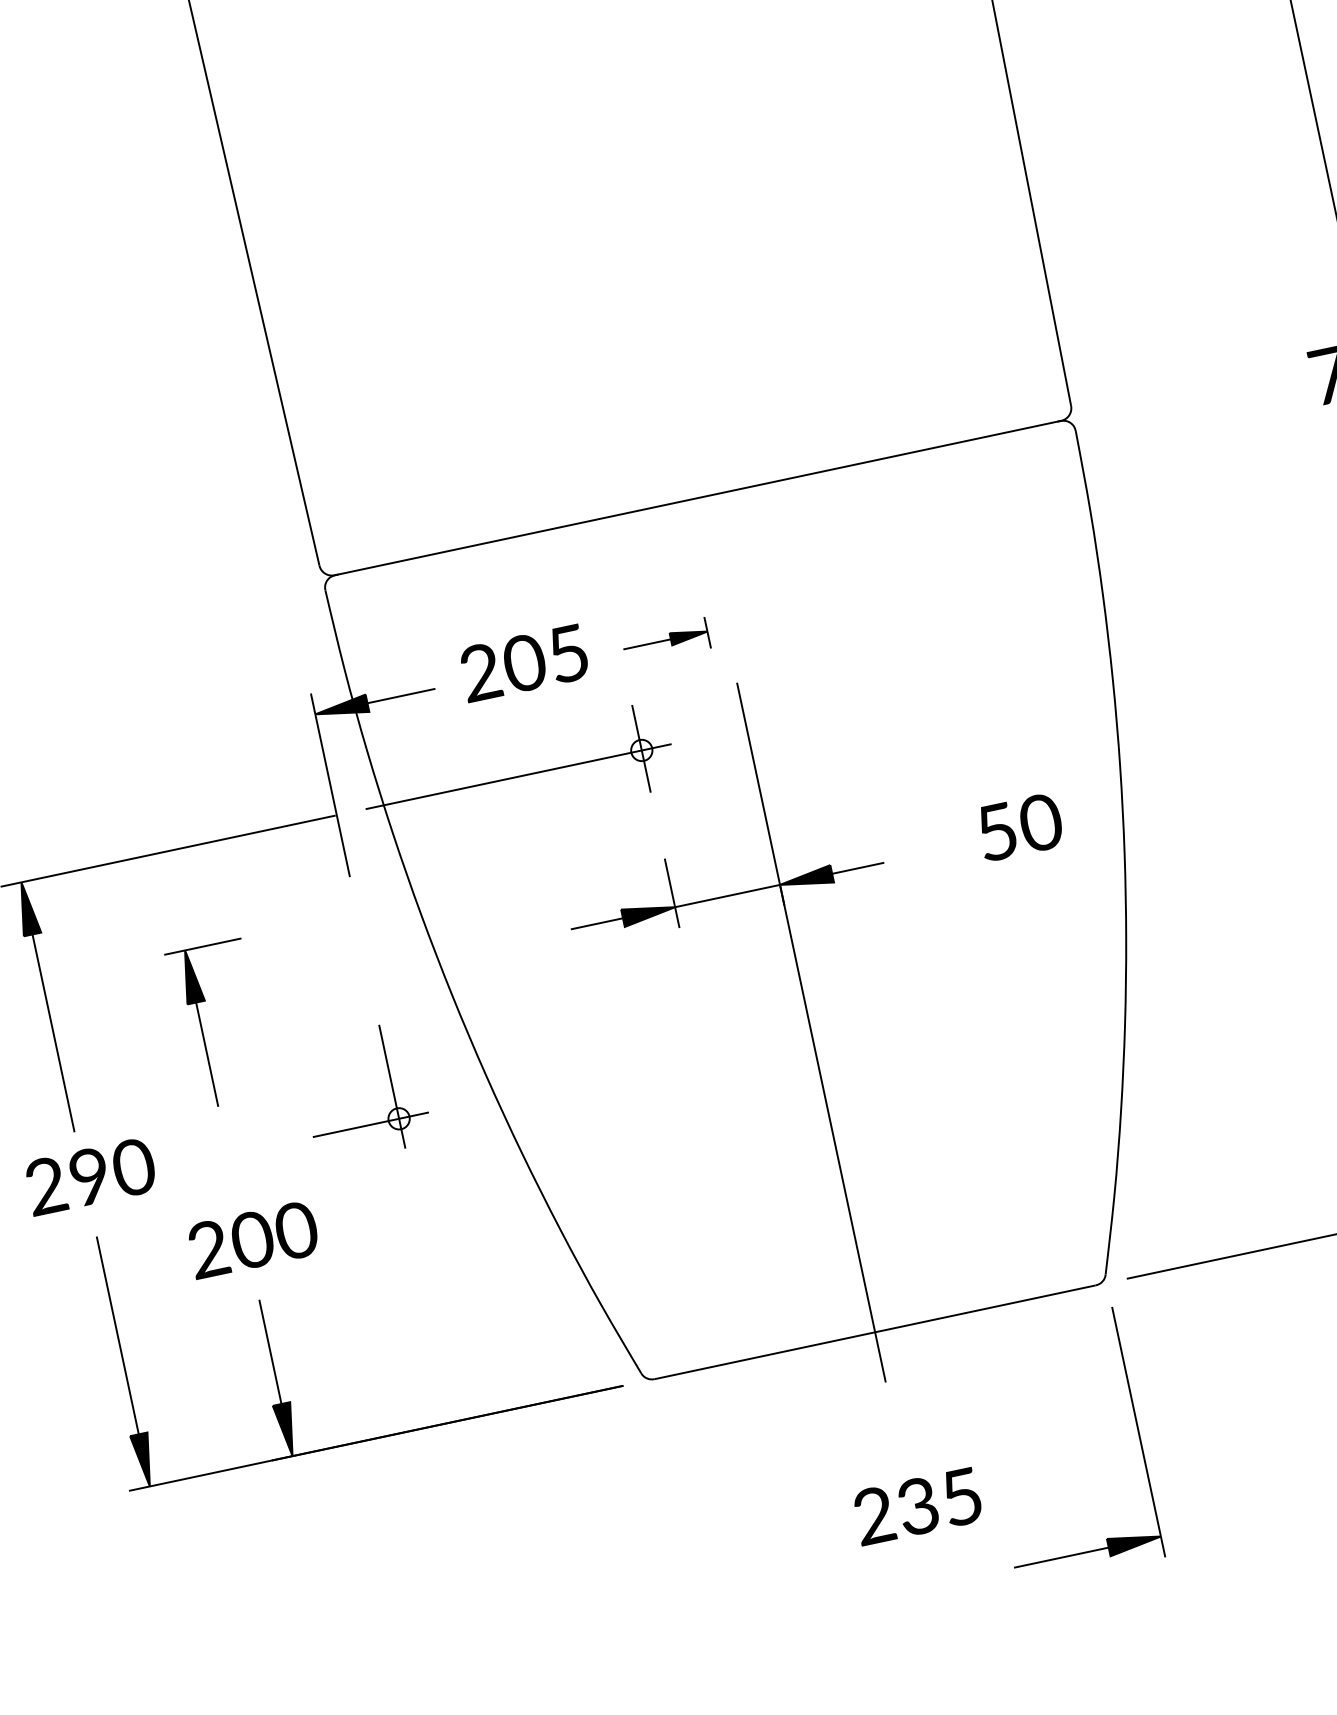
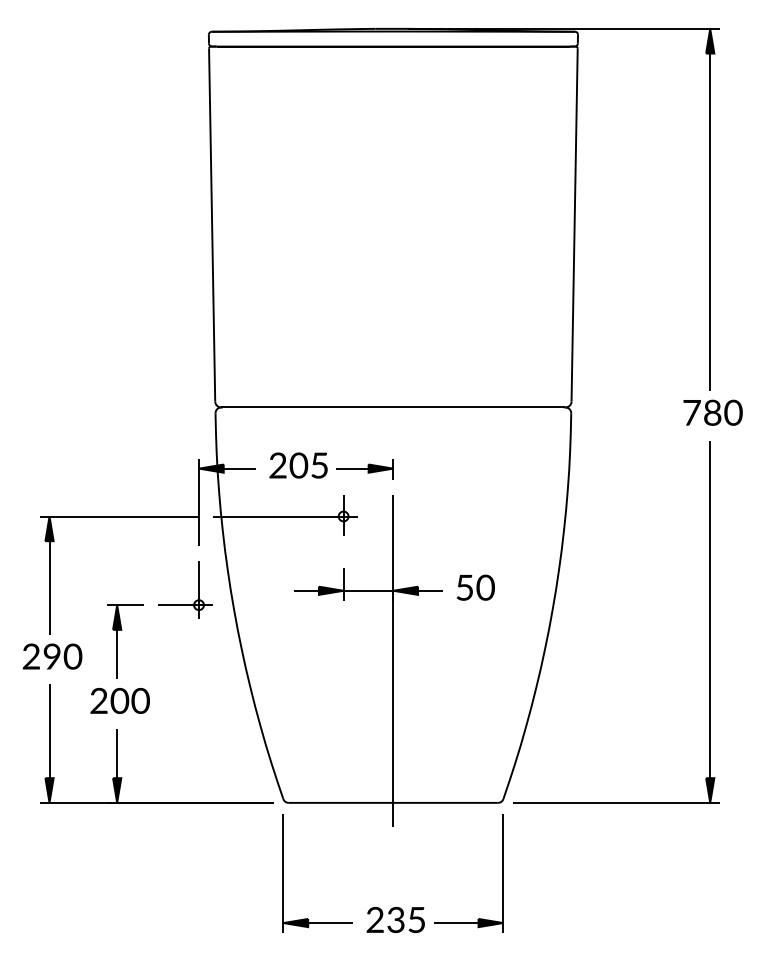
part: (664, 641) -> (364, 469), size x1.43
text: (1019, 826) -> (475, 587), moved
part: (202, 1026) -> (117, 641), moved
part: (390, 1086) -> (198, 589), moved
text: (917, 1507) -> (395, 920), moved
part: (675, 1530) -> (283, 873), added

